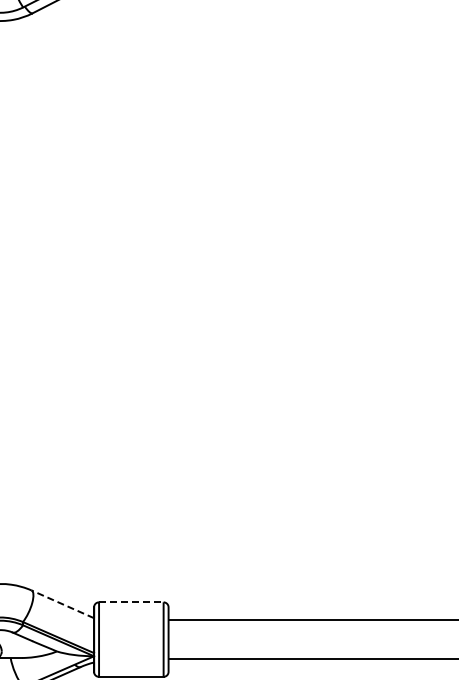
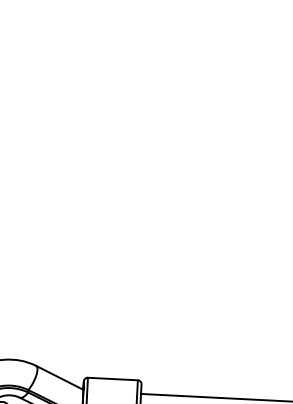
line: (131, 602) -> (113, 379), dashed -> solid
line: (62, 604) -> (59, 378), dashed -> solid

